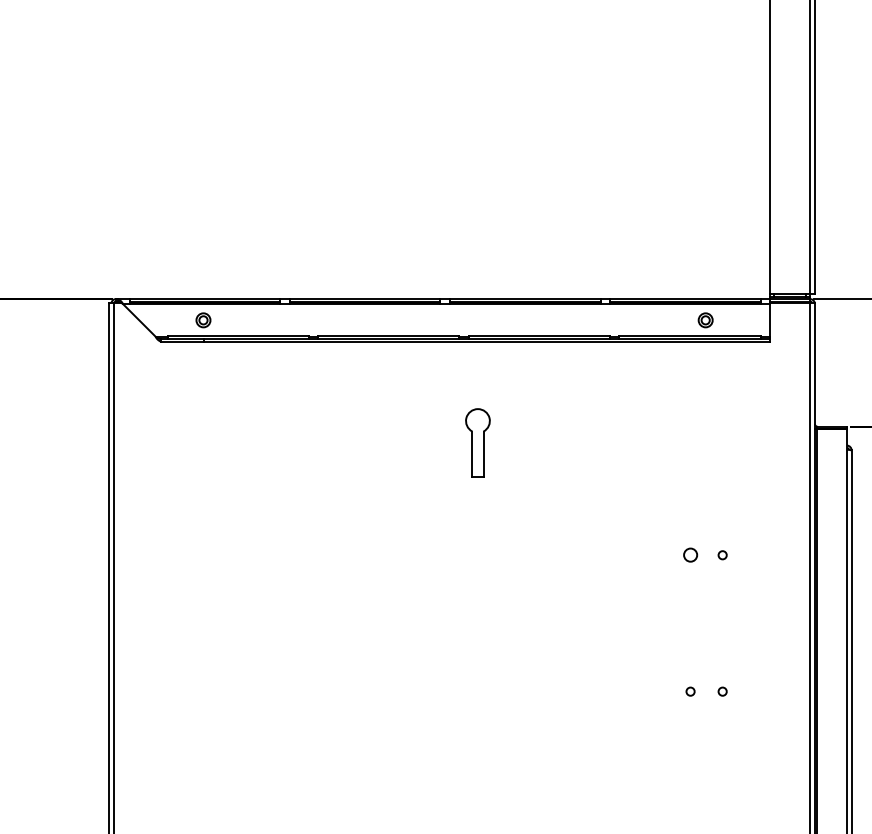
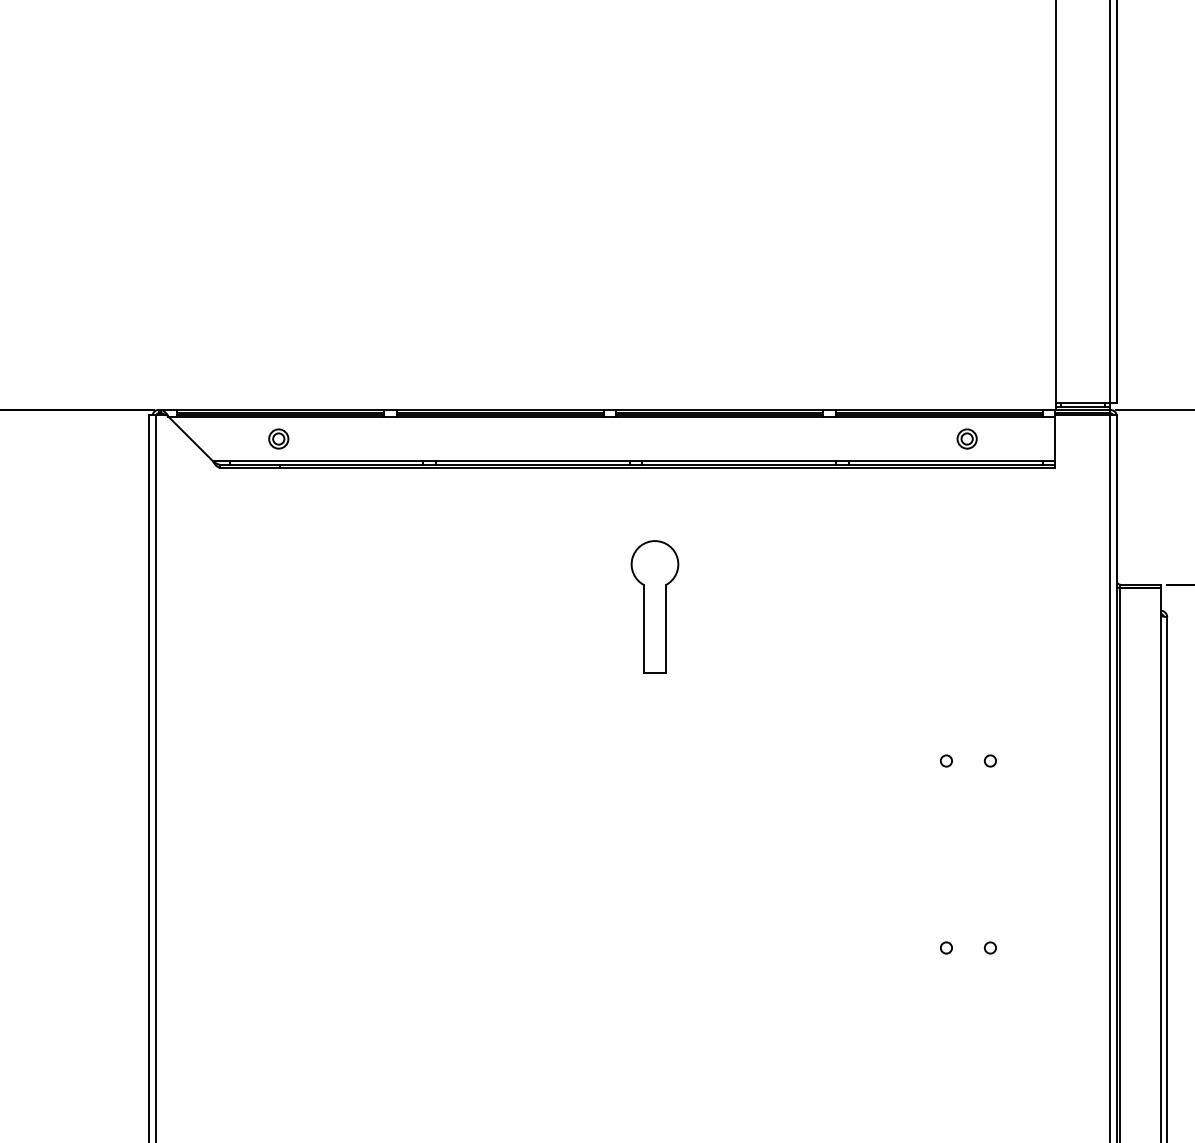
part: (477, 442) -> (654, 606), size x1.43
circle: (690, 555) -> (946, 761), size x0.62

